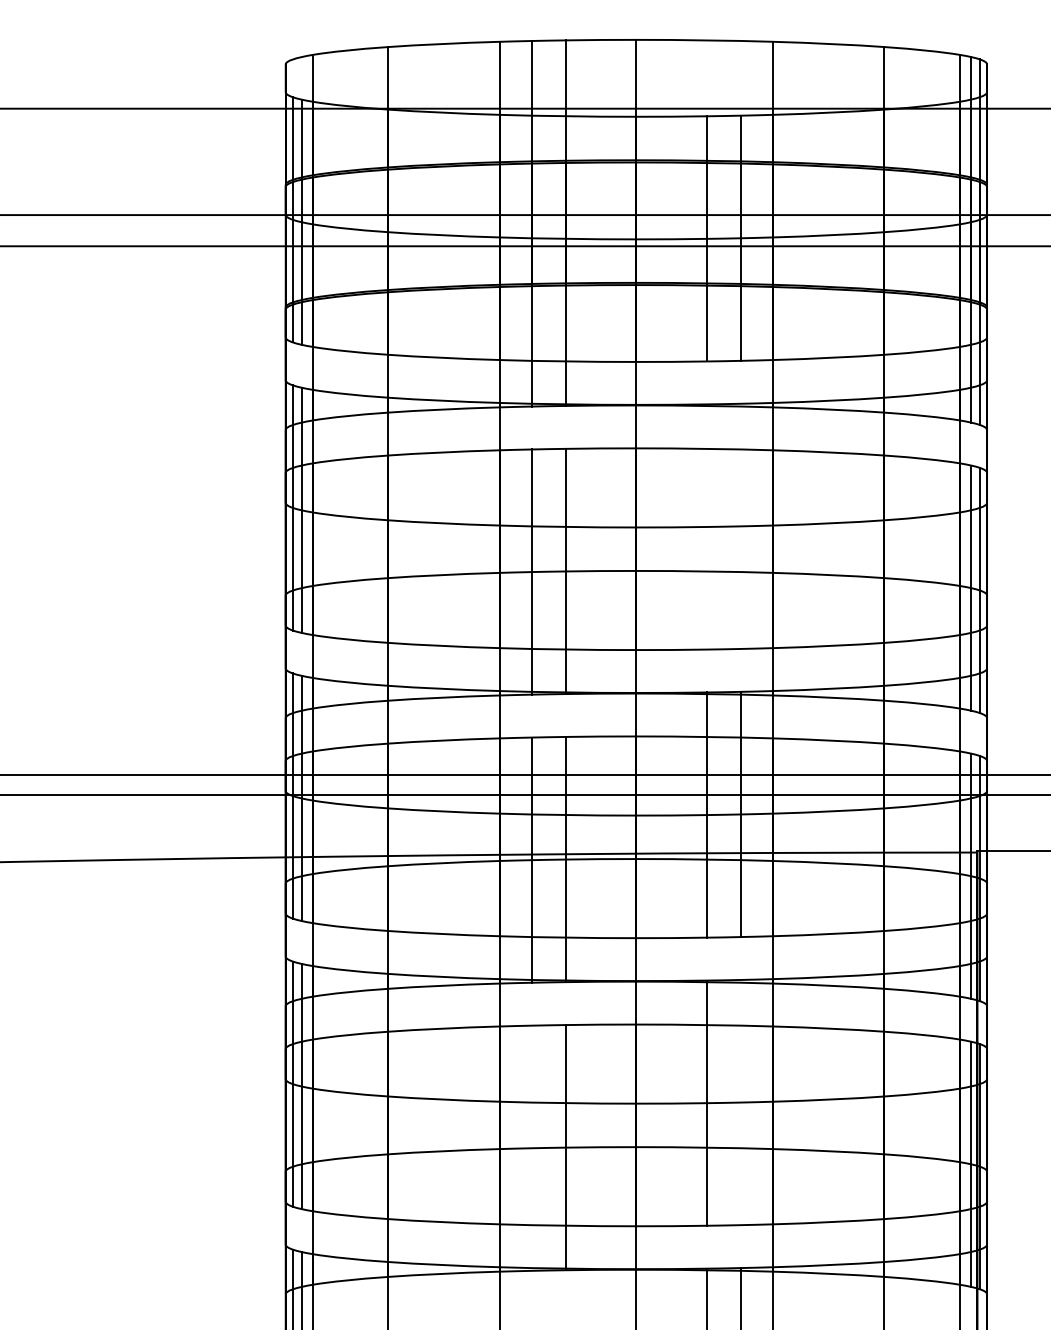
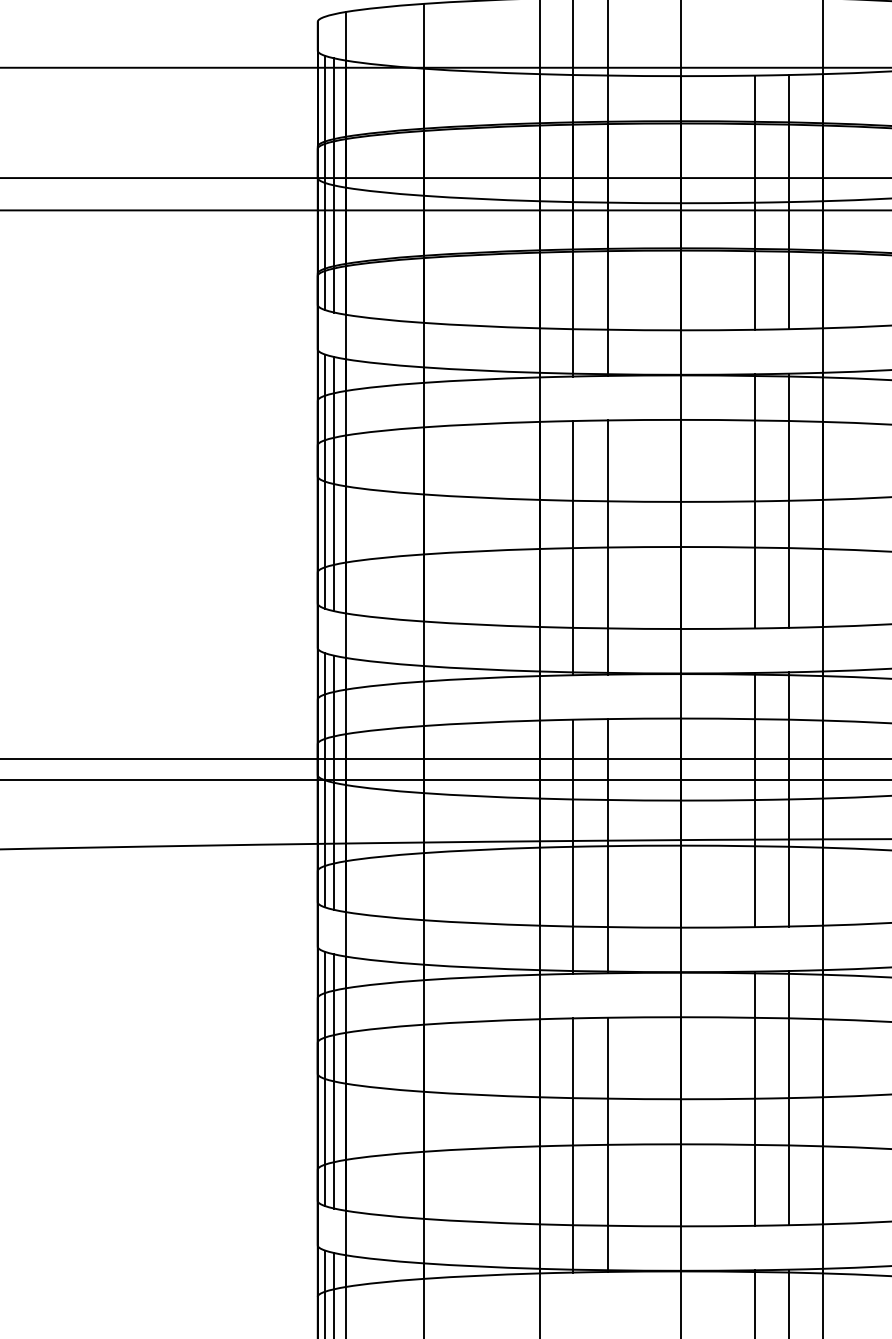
line: (740, 525) -> (789, 499), added
line: (707, 526) -> (755, 500), added
line: (740, 1102) -> (789, 1098), added
line: (532, 1147) -> (573, 1144), added

